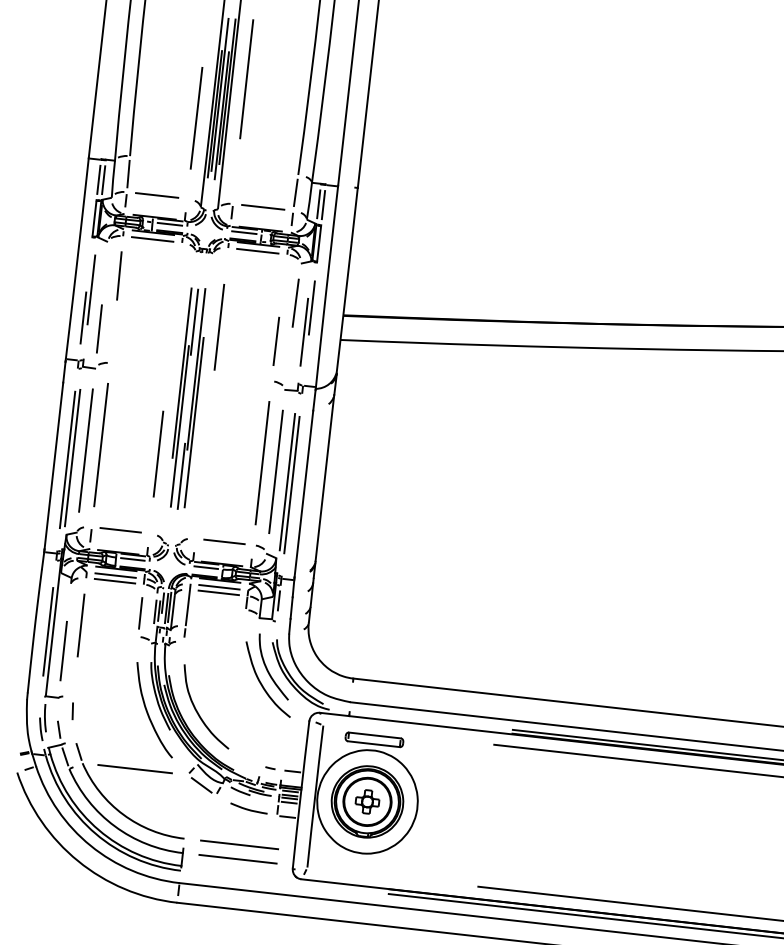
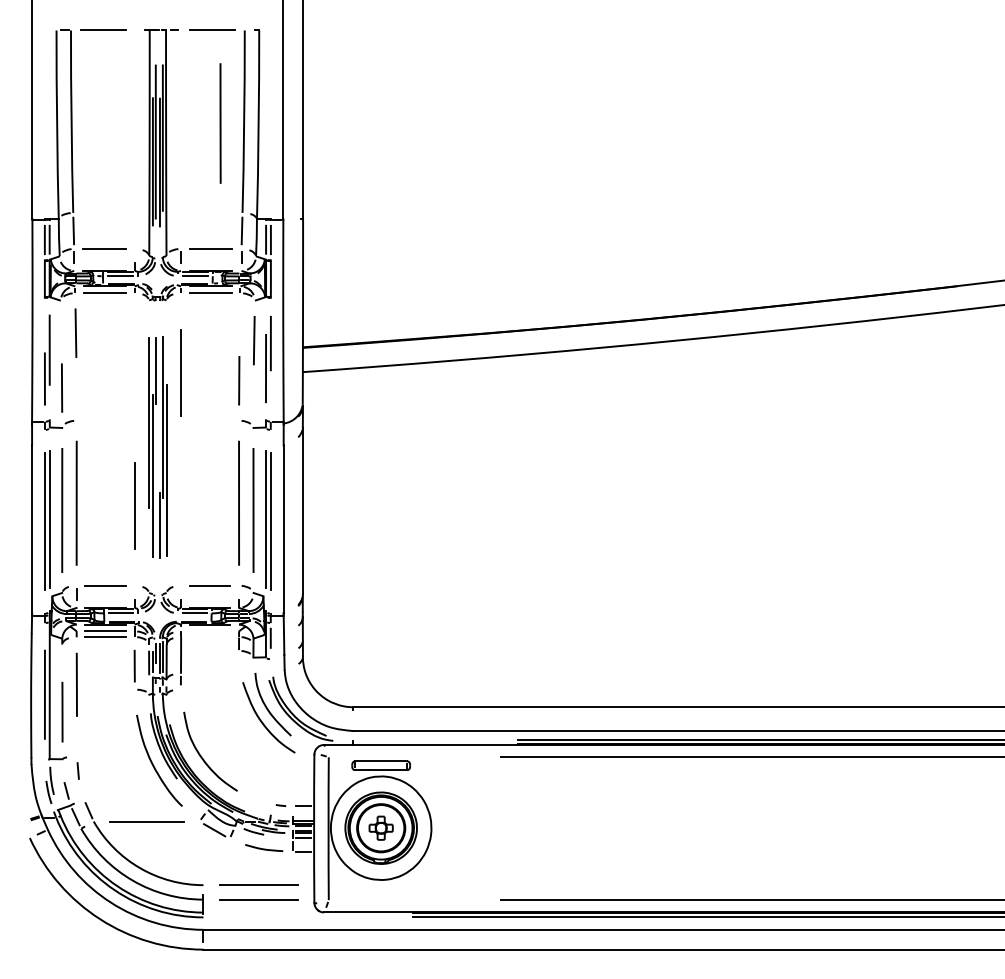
line: (246, 79) -> (220, 123), moved
line: (196, 117) -> (135, 167), removed
line: (218, 587) -> (209, 631), removed
line: (218, 593) -> (209, 637), removed

